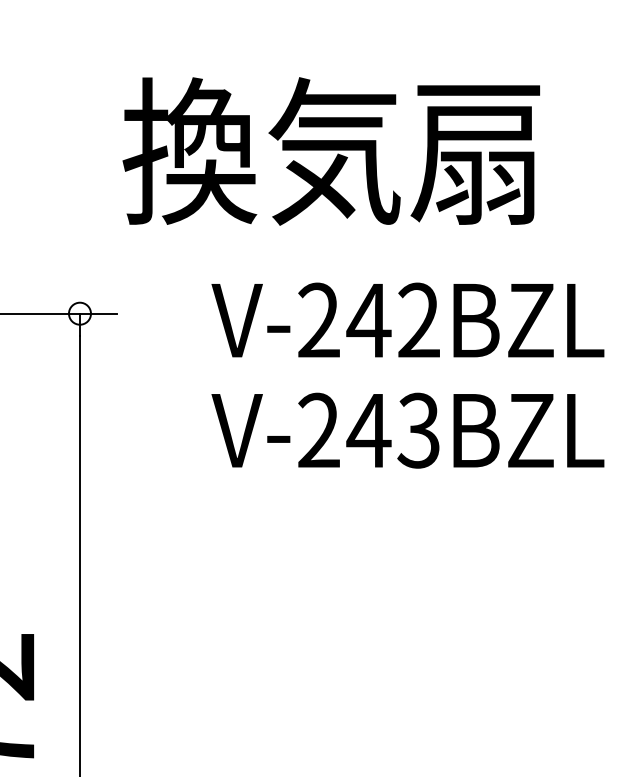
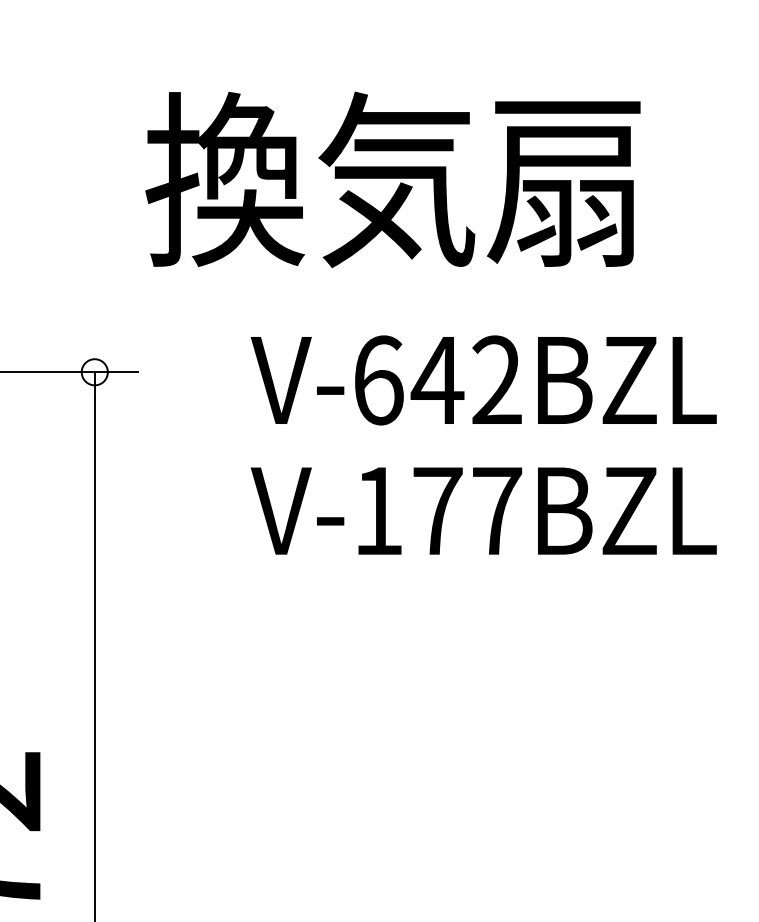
text: (319, 320) -> (378, 380), V-242BZL -> V-642BZL
text: (368, 431) -> (437, 511), V-243BZL -> V-177BZL

